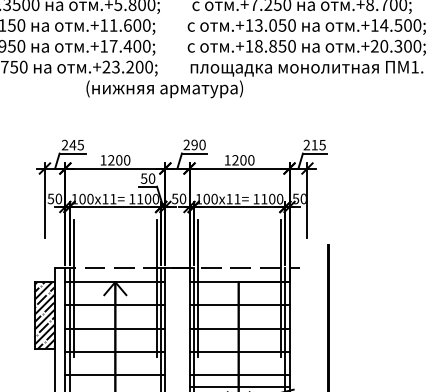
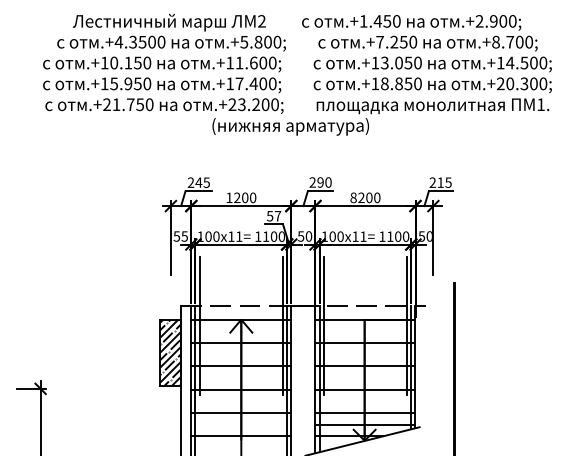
text: (227, 159) -> (353, 197), 1200 -> 8200
text: (151, 177) -> (277, 215), 50 -> 57
text: (58, 198) -> (184, 236), 50 -> 55

